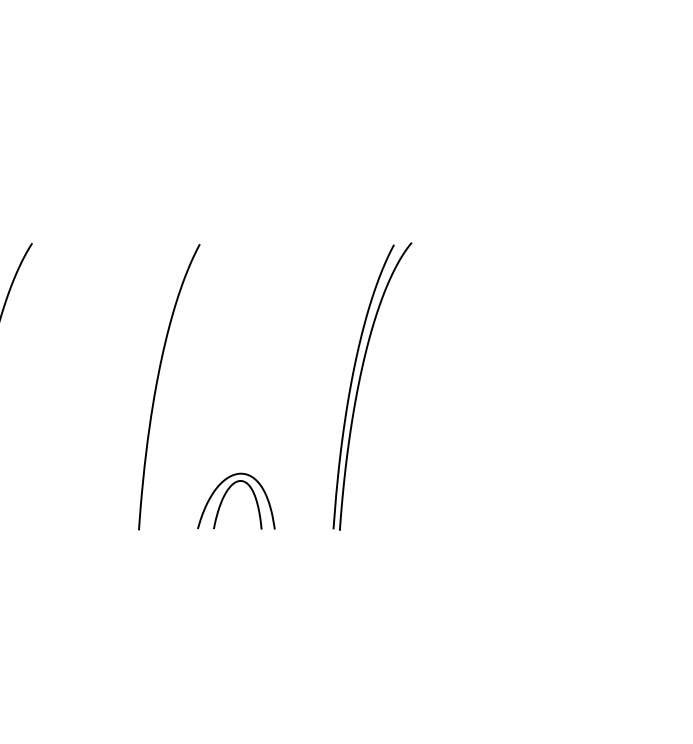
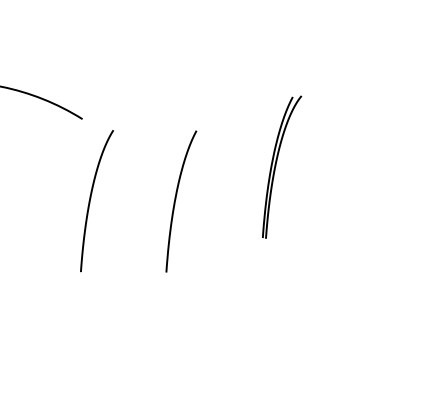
part: (373, 384) -> (282, 166), moved
part: (236, 499) -> (214, 257), removed

